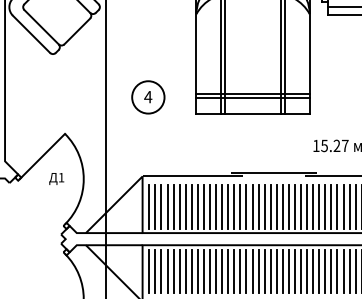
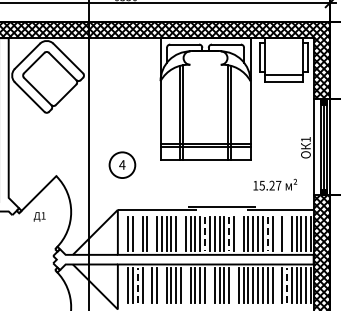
part: (148, 96) -> (122, 164), moved
text: (56, 178) -> (39, 216), moved
line: (149, 206) -> (123, 233), removed
line: (167, 206) -> (137, 233), removed
line: (186, 206) -> (152, 233), removed
line: (222, 206) -> (181, 233), removed
line: (294, 206) -> (238, 233), removed
line: (343, 206) -> (277, 233), removed
line: (355, 206) -> (286, 233), removed
line: (253, 207) -> (205, 234), solid -> dashed
line: (283, 207) -> (229, 234), solid -> dashed
line: (331, 207) -> (267, 234), solid -> dashed
line: (167, 270) -> (137, 284), solid -> dashed
line: (355, 270) -> (286, 284), solid -> dashed
line: (149, 271) -> (123, 285), removed
line: (179, 271) -> (147, 285), removed
line: (197, 271) -> (161, 285), removed
line: (227, 271) -> (185, 285), removed
line: (258, 271) -> (209, 285), removed
line: (288, 271) -> (233, 285), removed
line: (343, 271) -> (277, 285), removed

